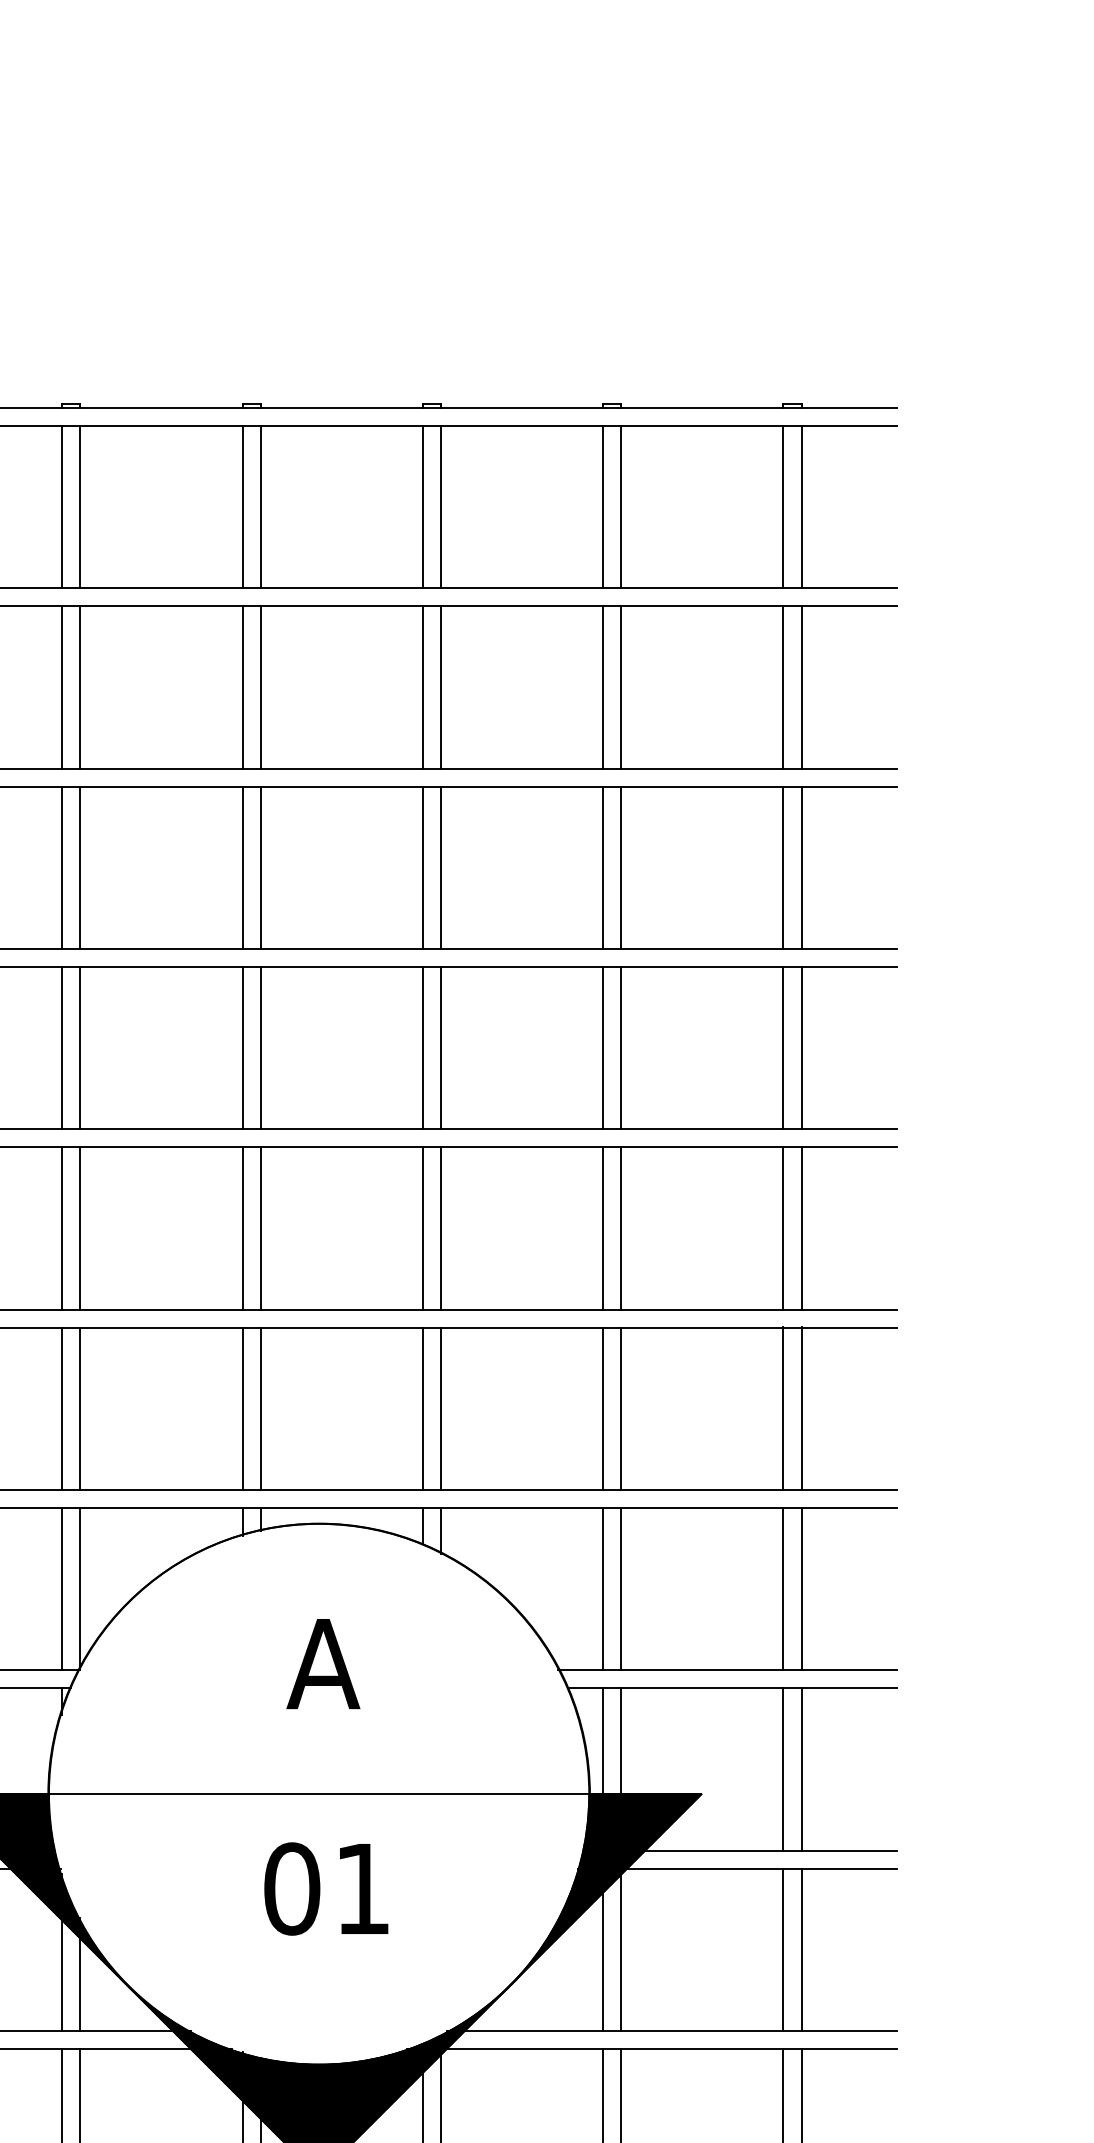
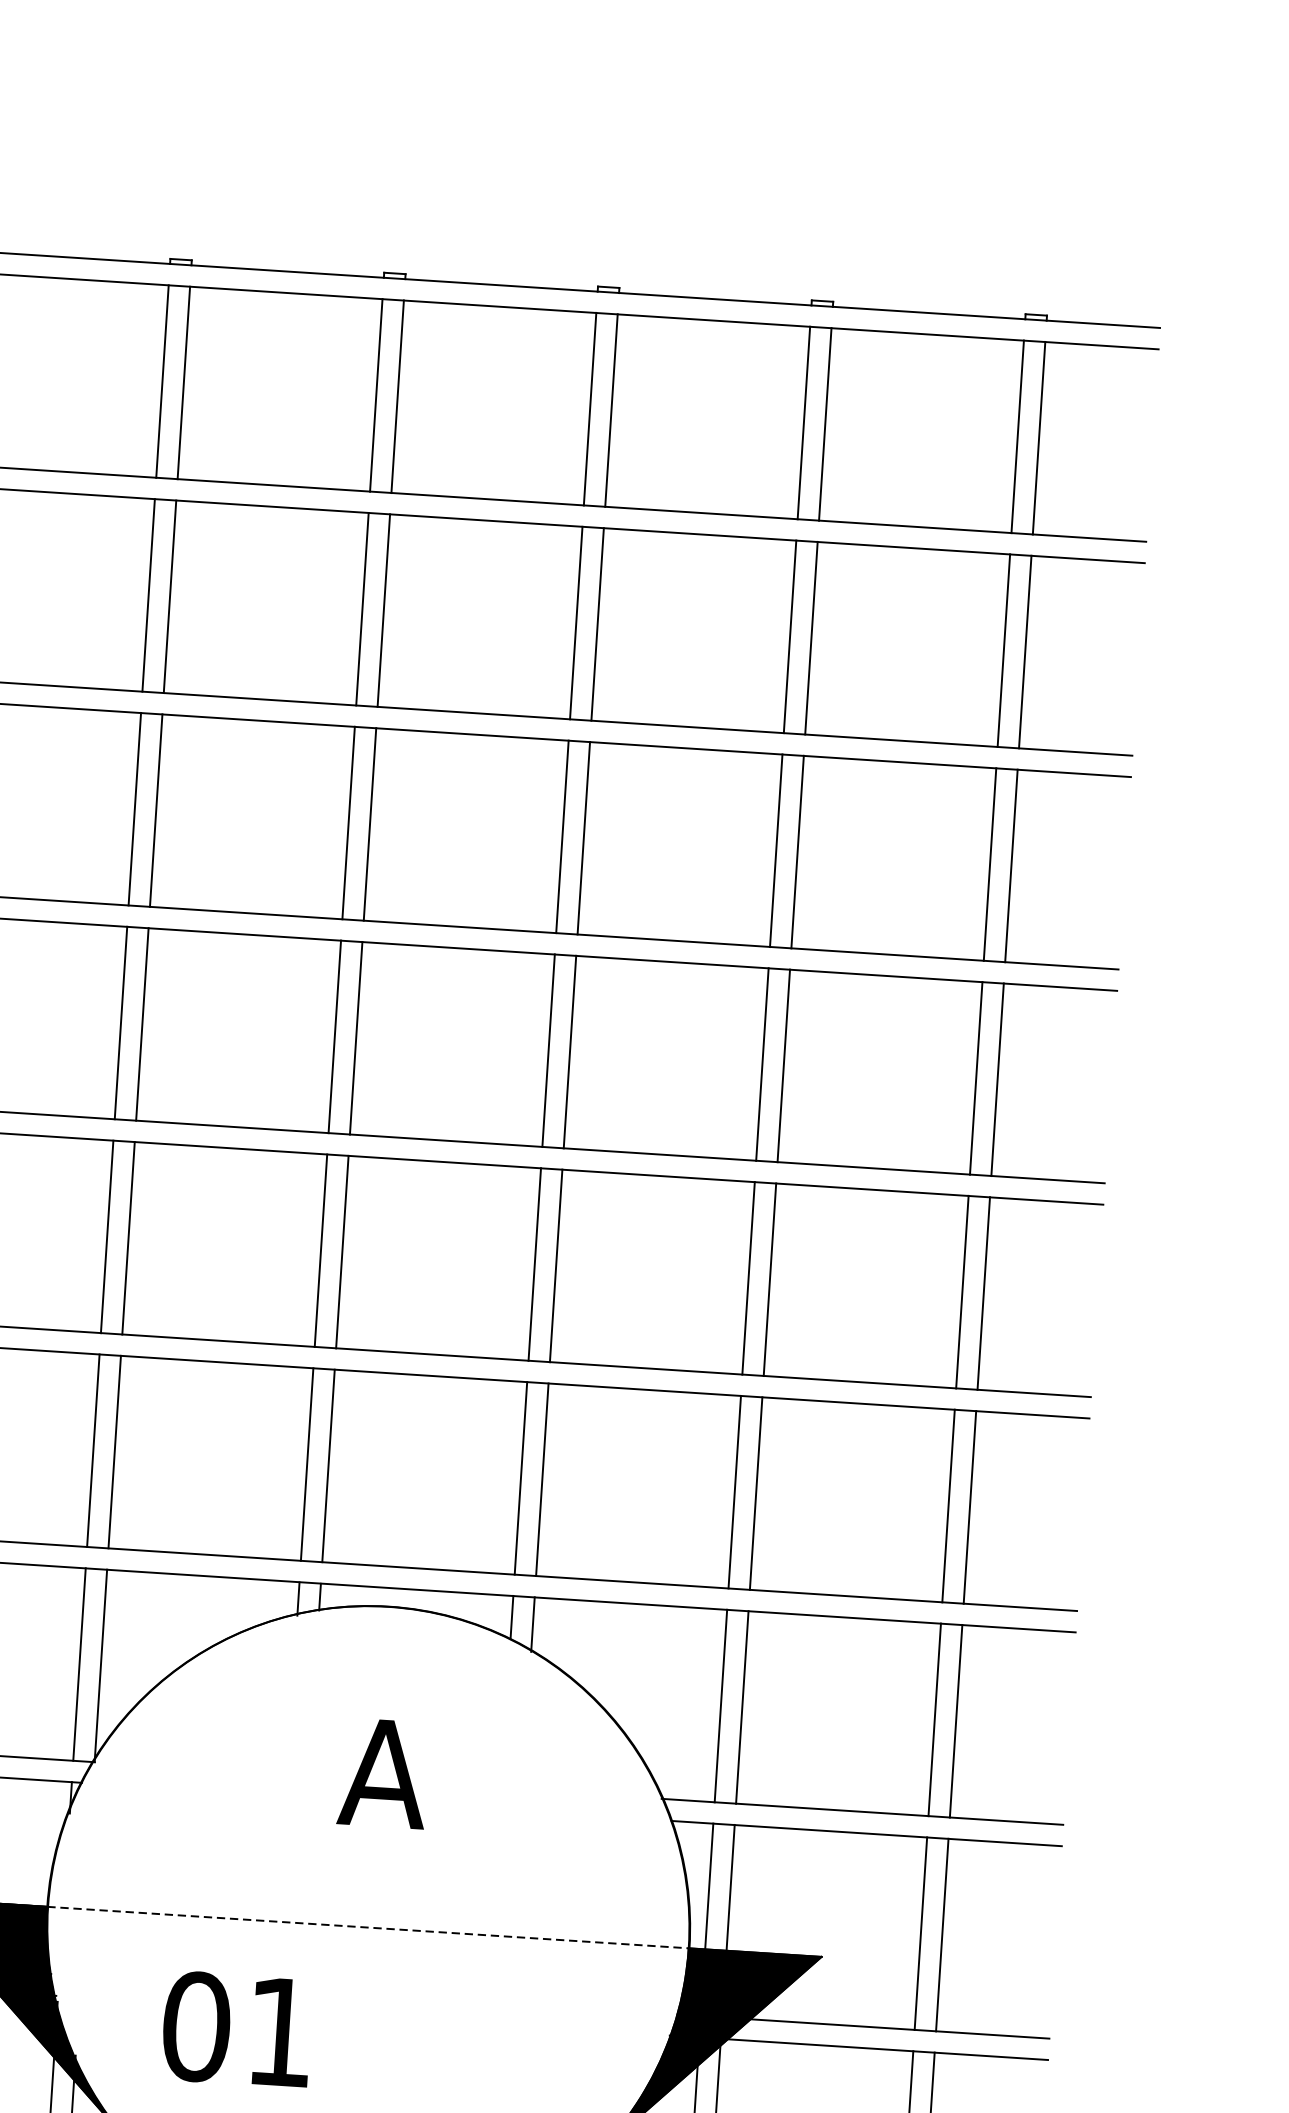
line: (319, 1794) -> (368, 1927), solid -> dashed
text: (326, 1888) -> (237, 2028), moved

